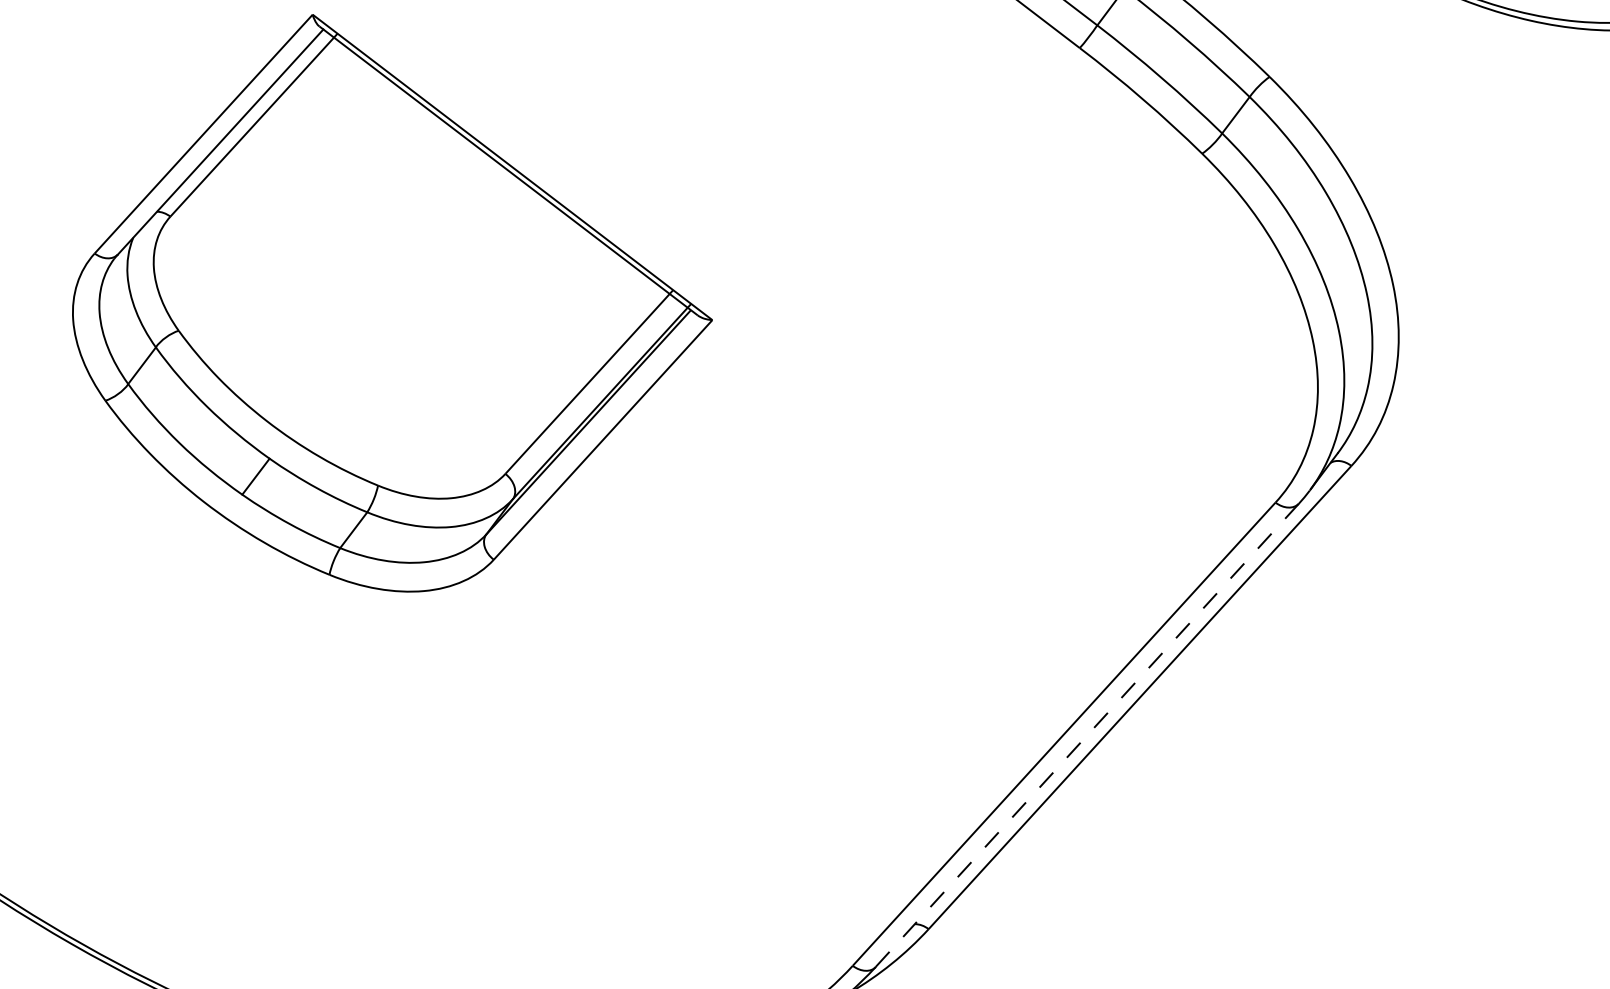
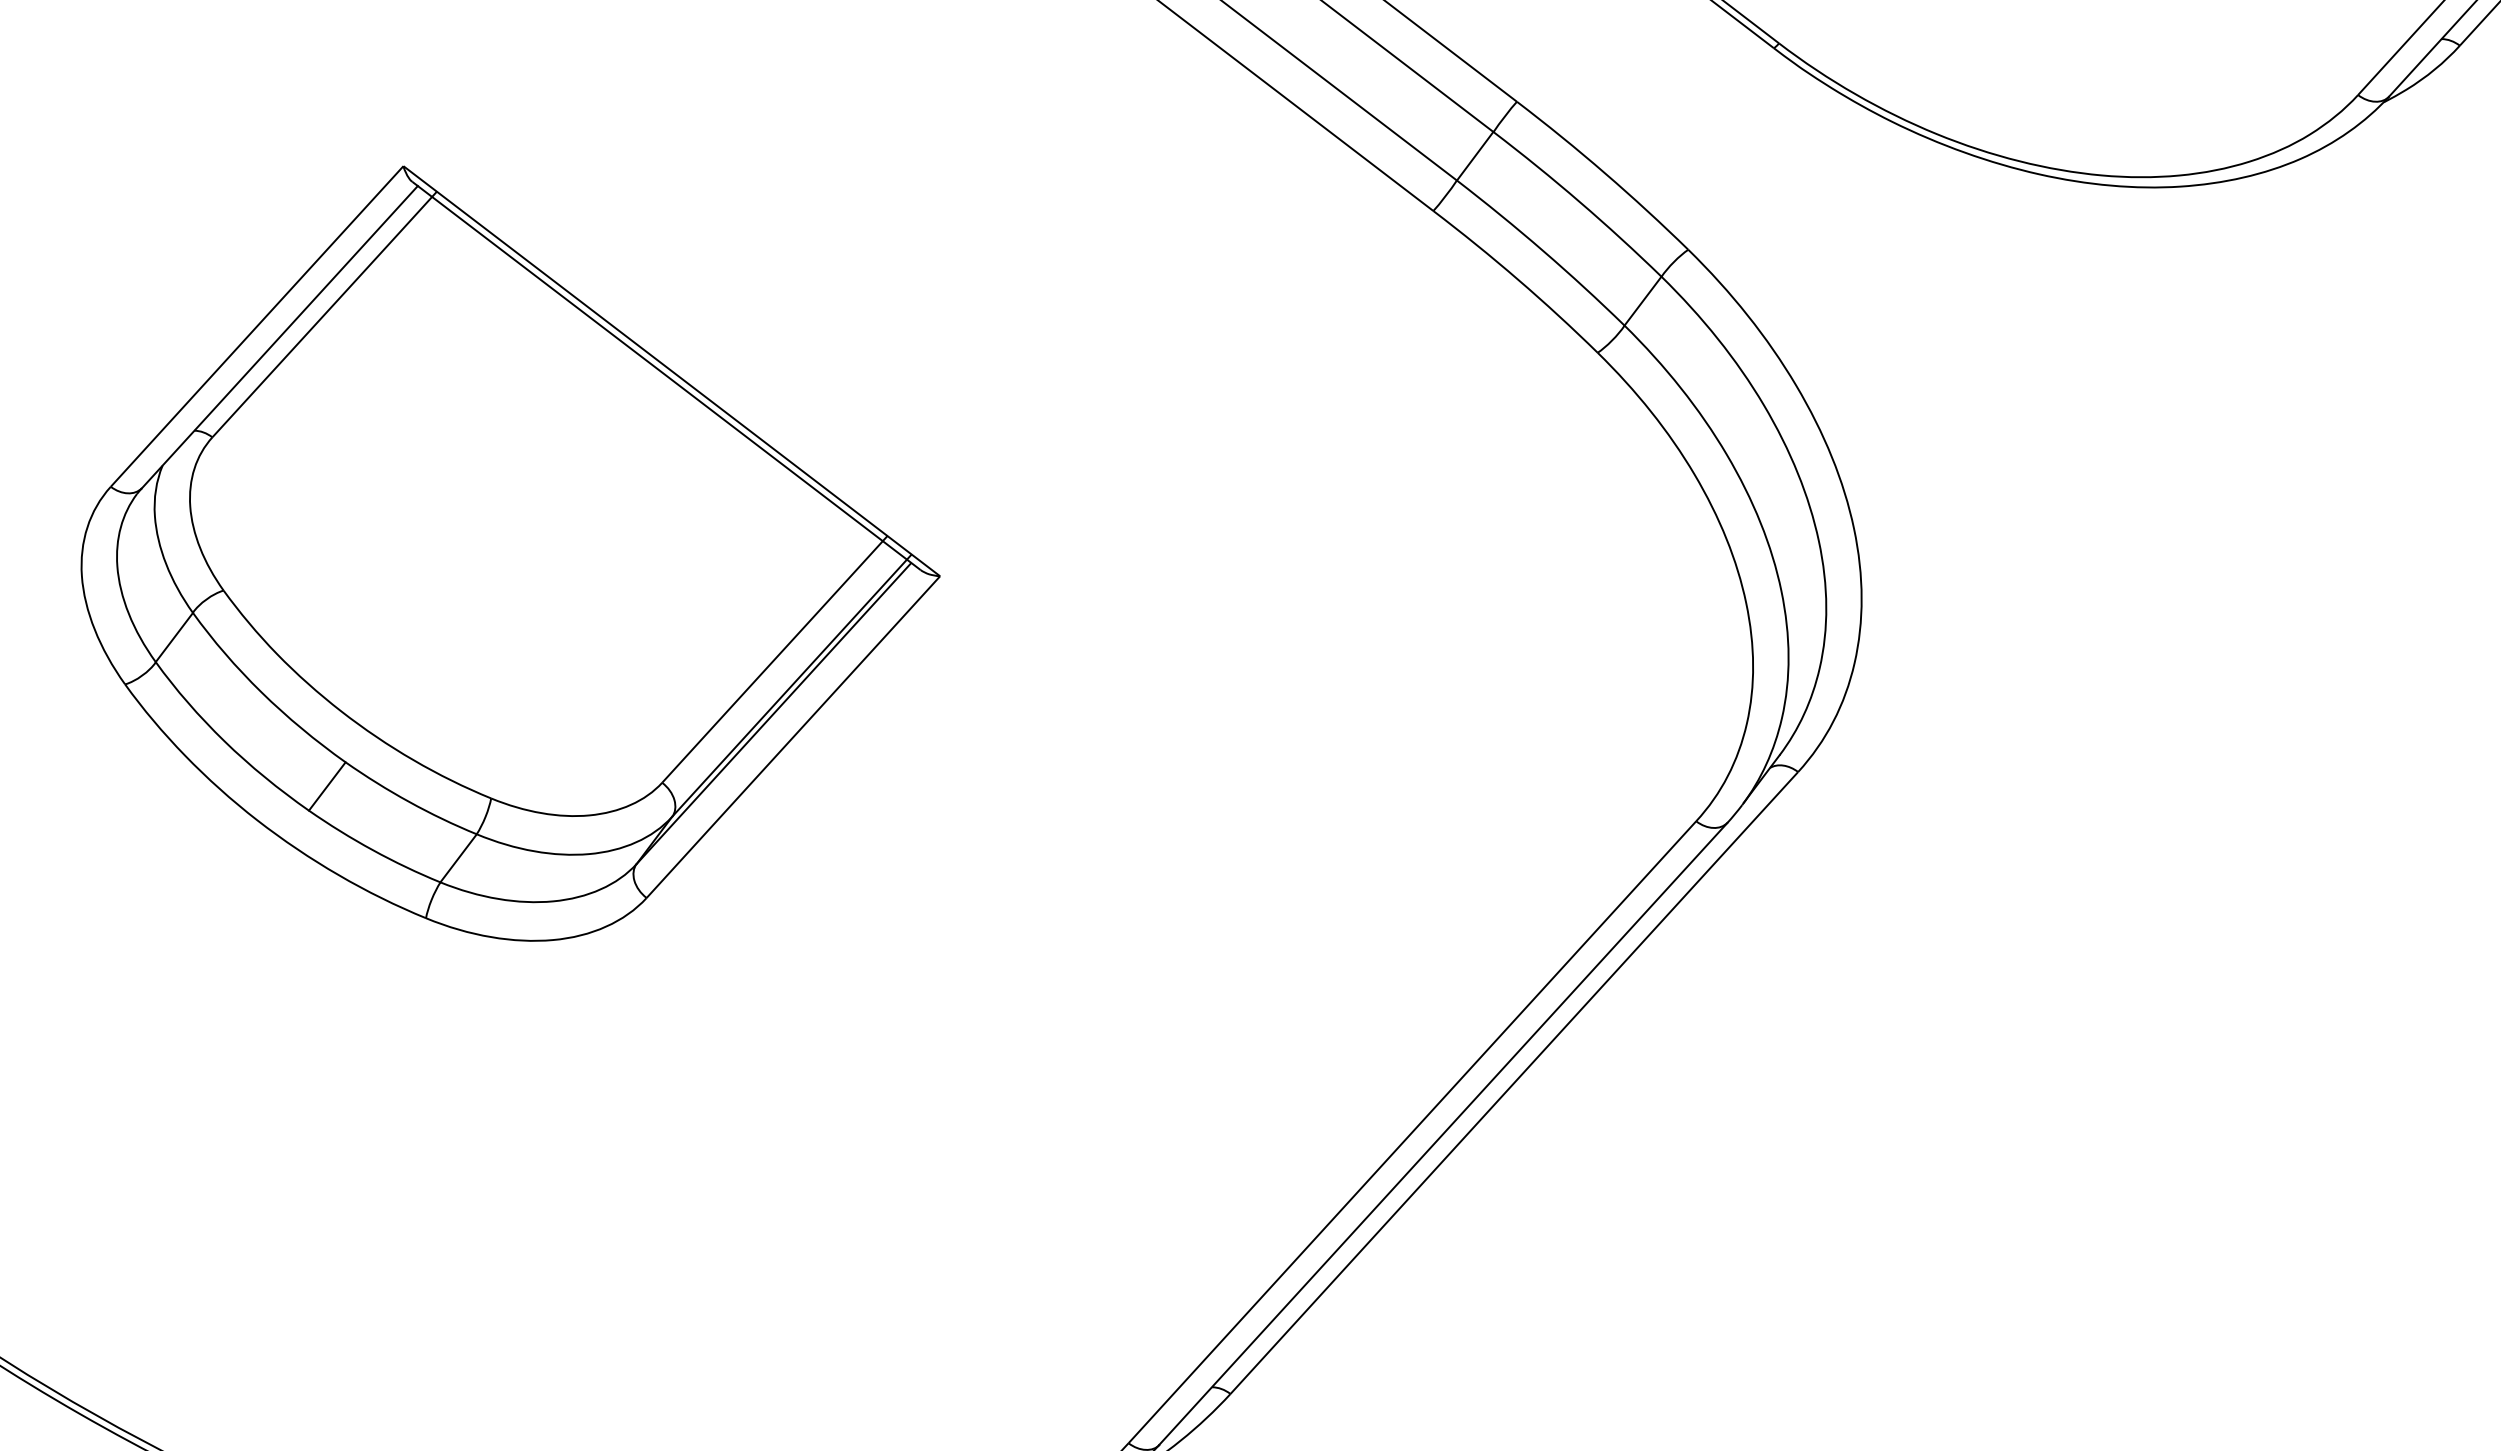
line: (1087, 735) -> (1443, 1134), dashed -> solid

